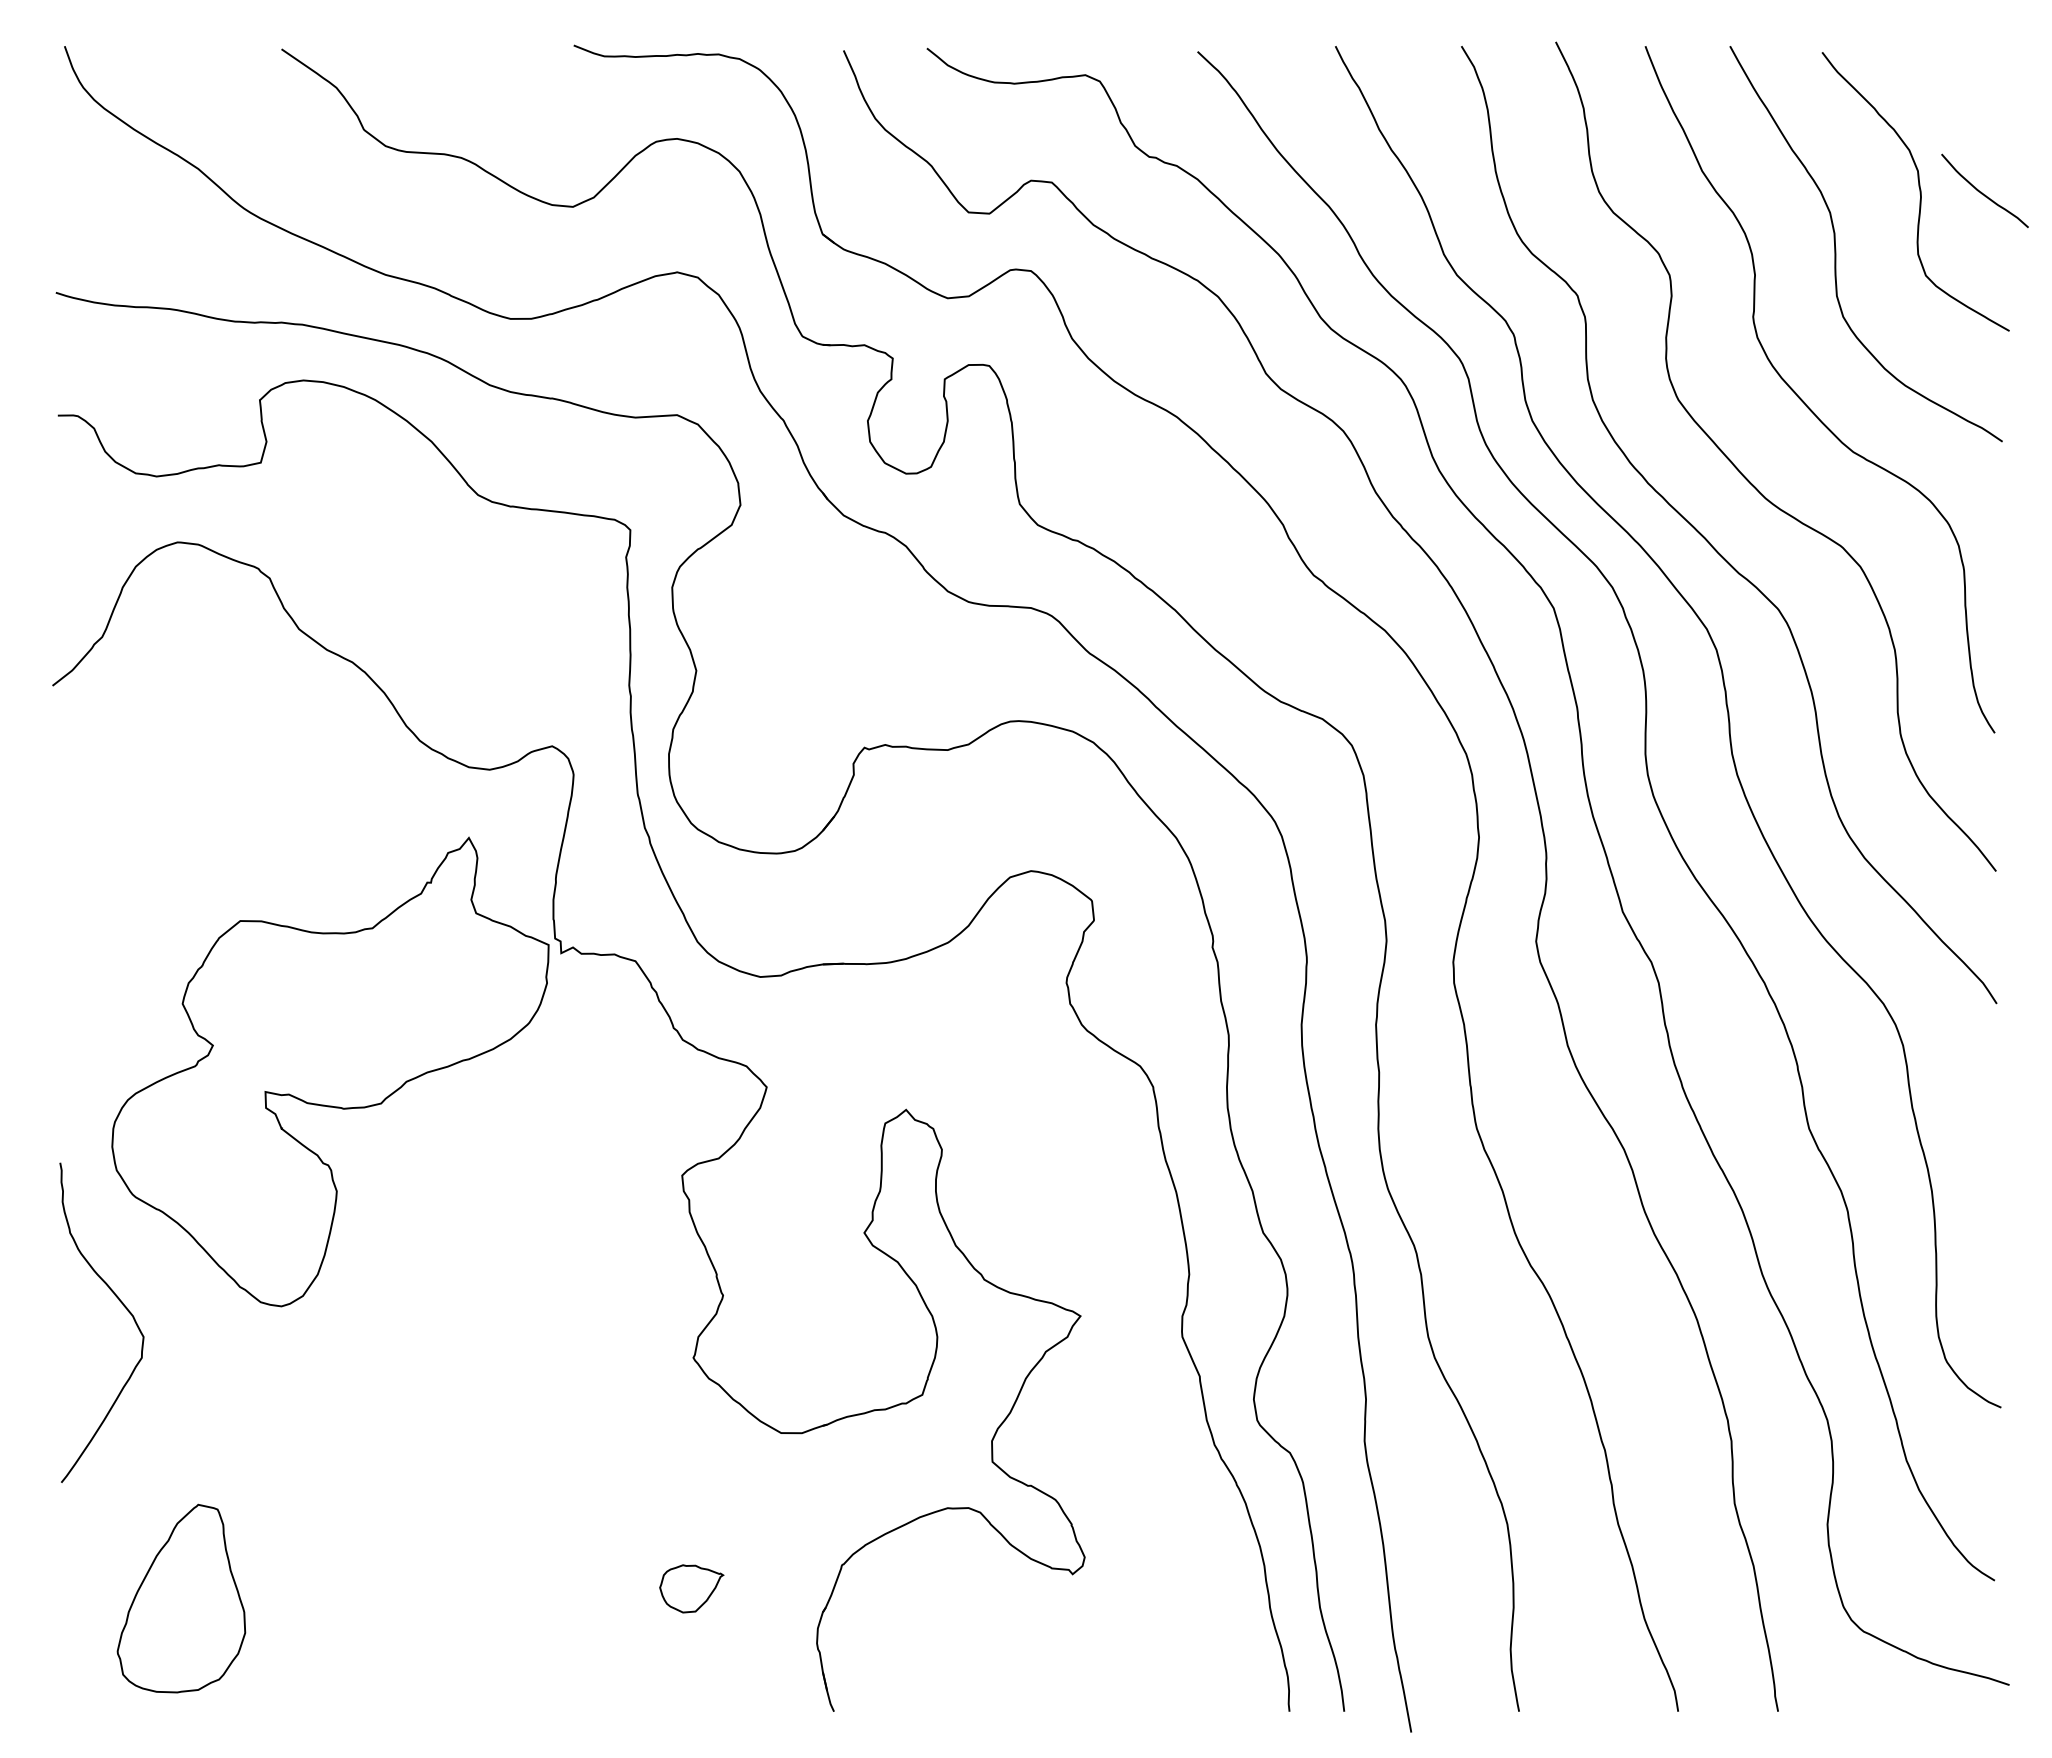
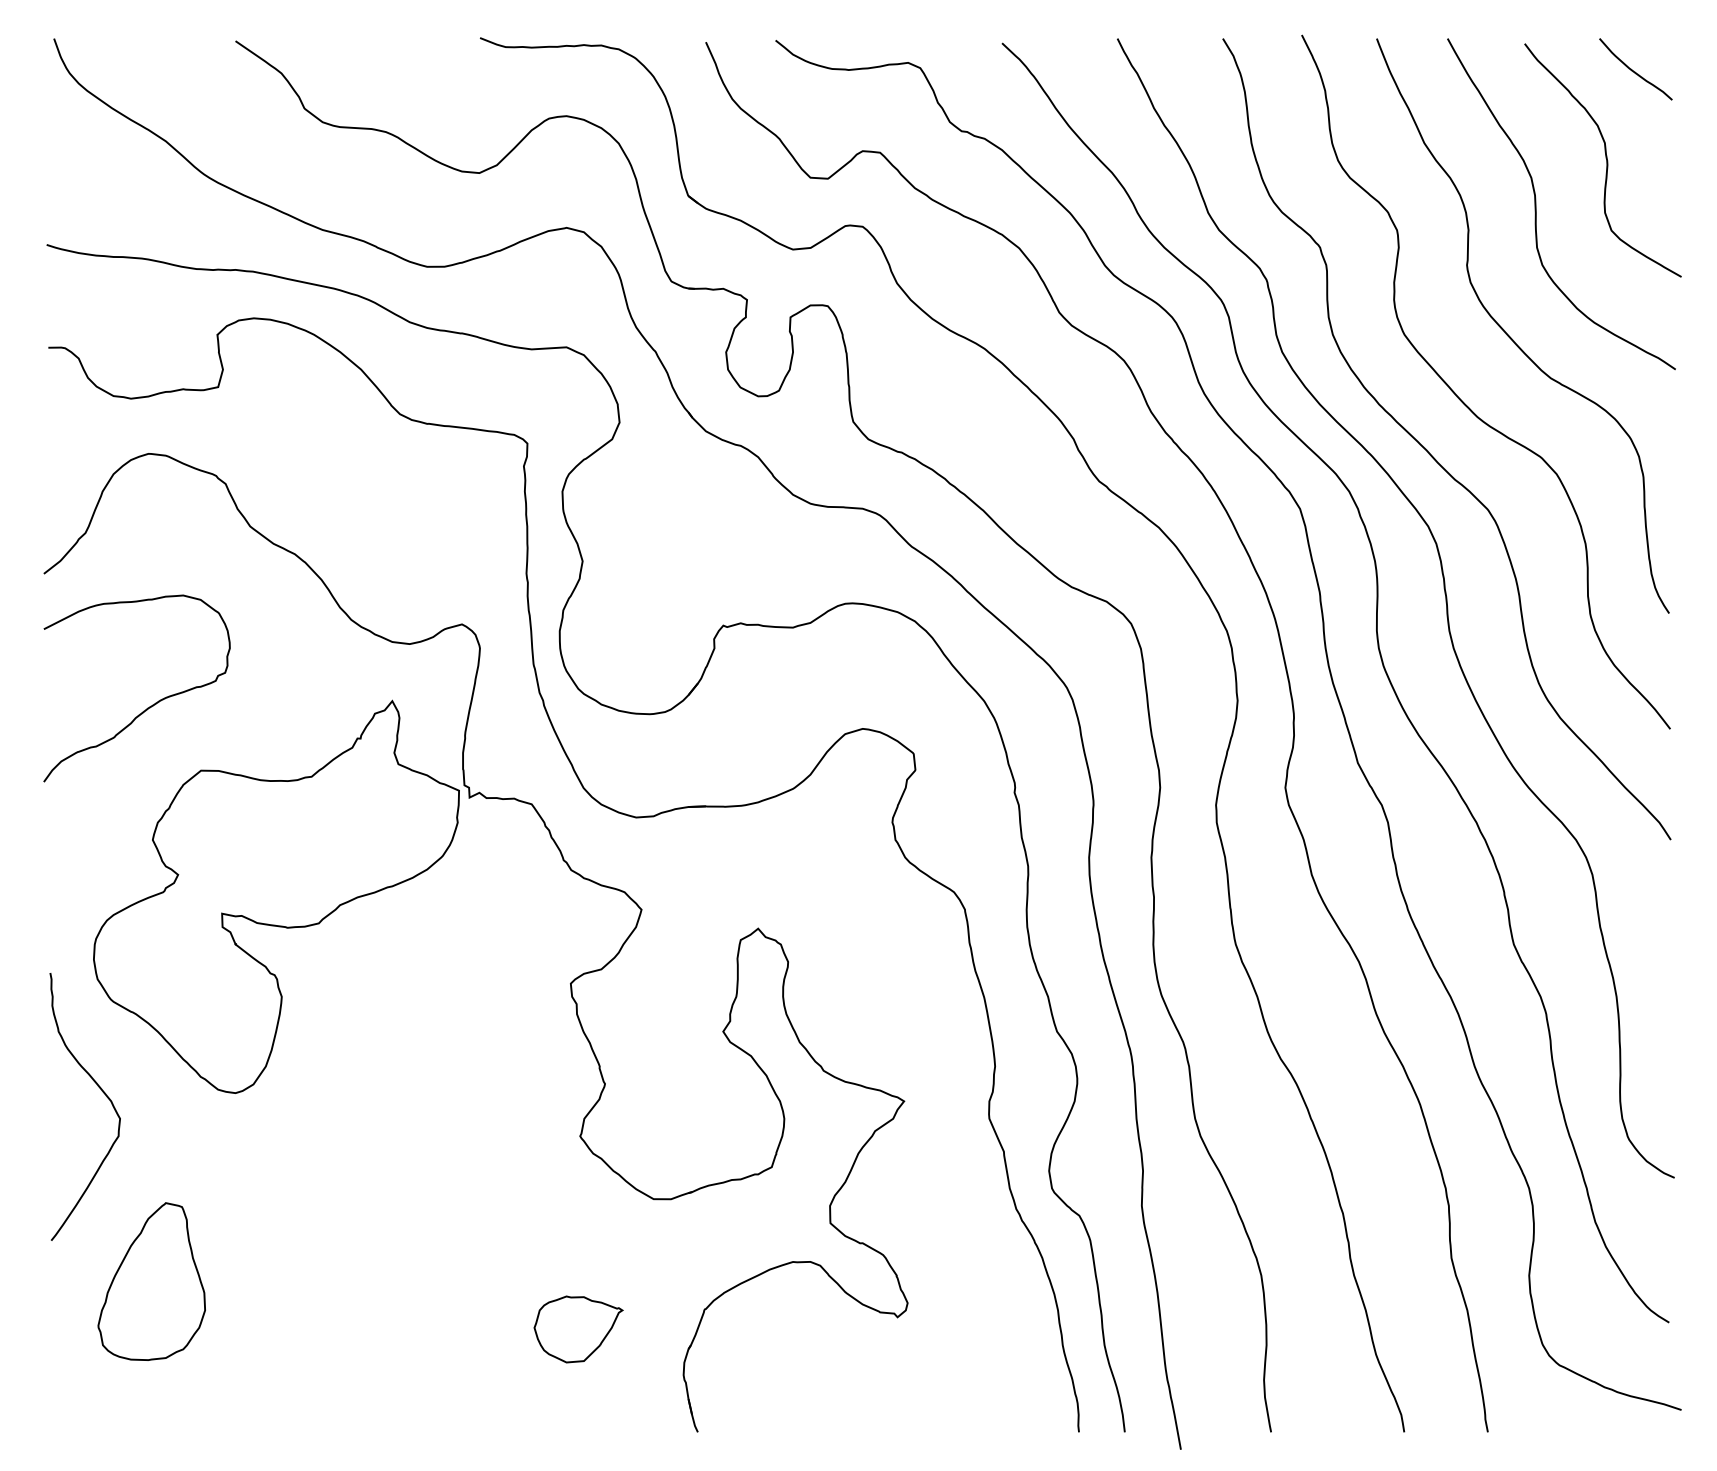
curve: (1982, 192) -> (1633, 70), moved
curve: (178, 844) -> (149, 706), added
part: (691, 1588) -> (578, 1329), size x1.67
part: (181, 1598) -> (151, 1281), moved

